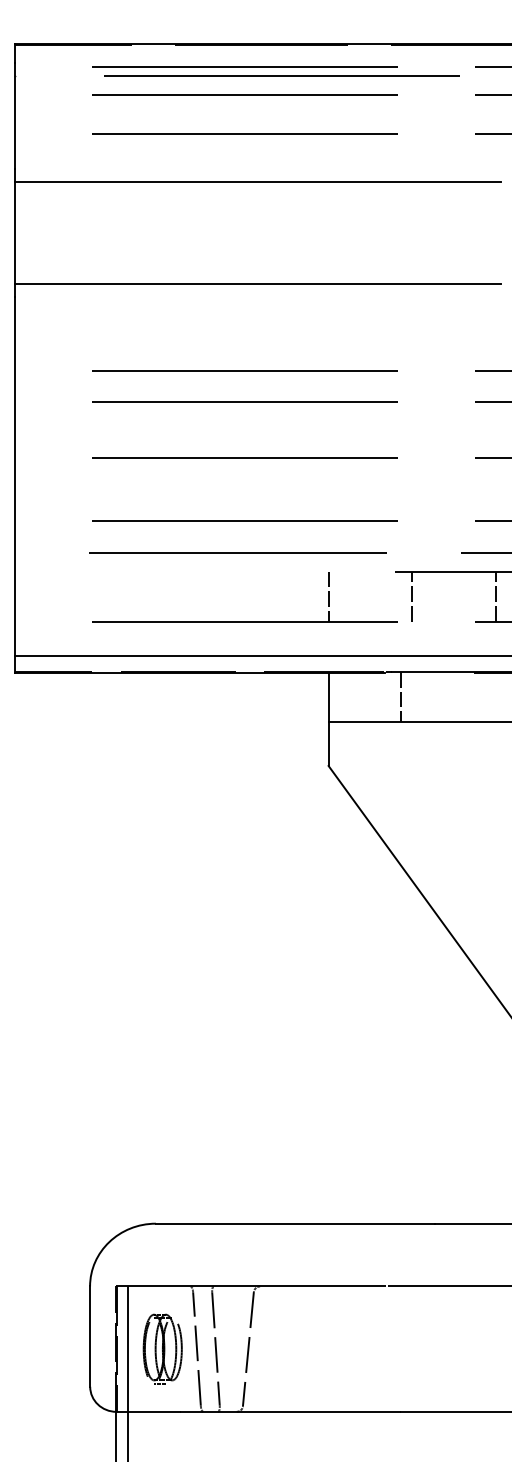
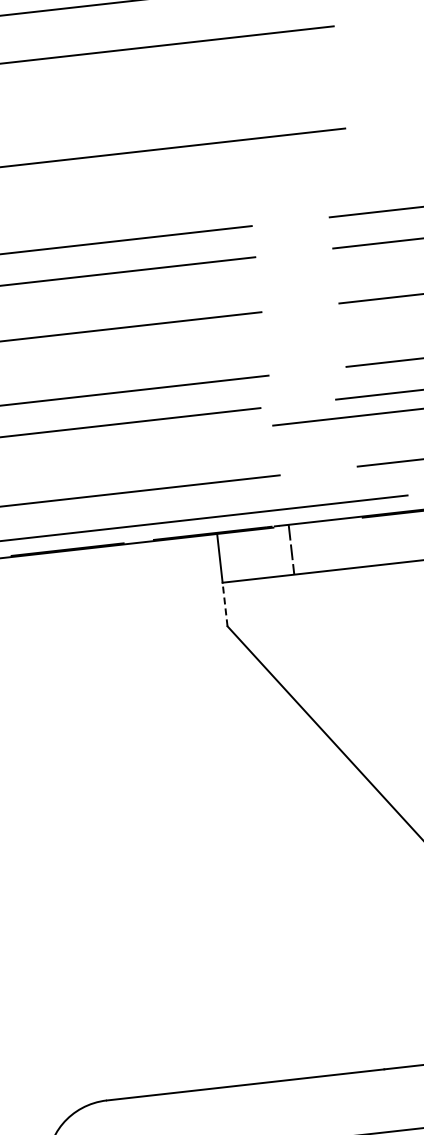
line: (328, 596) -> (208, 457), removed
line: (412, 596) -> (292, 448), removed
line: (495, 596) -> (374, 439), removed
line: (328, 744) -> (225, 605), solid -> dashed

